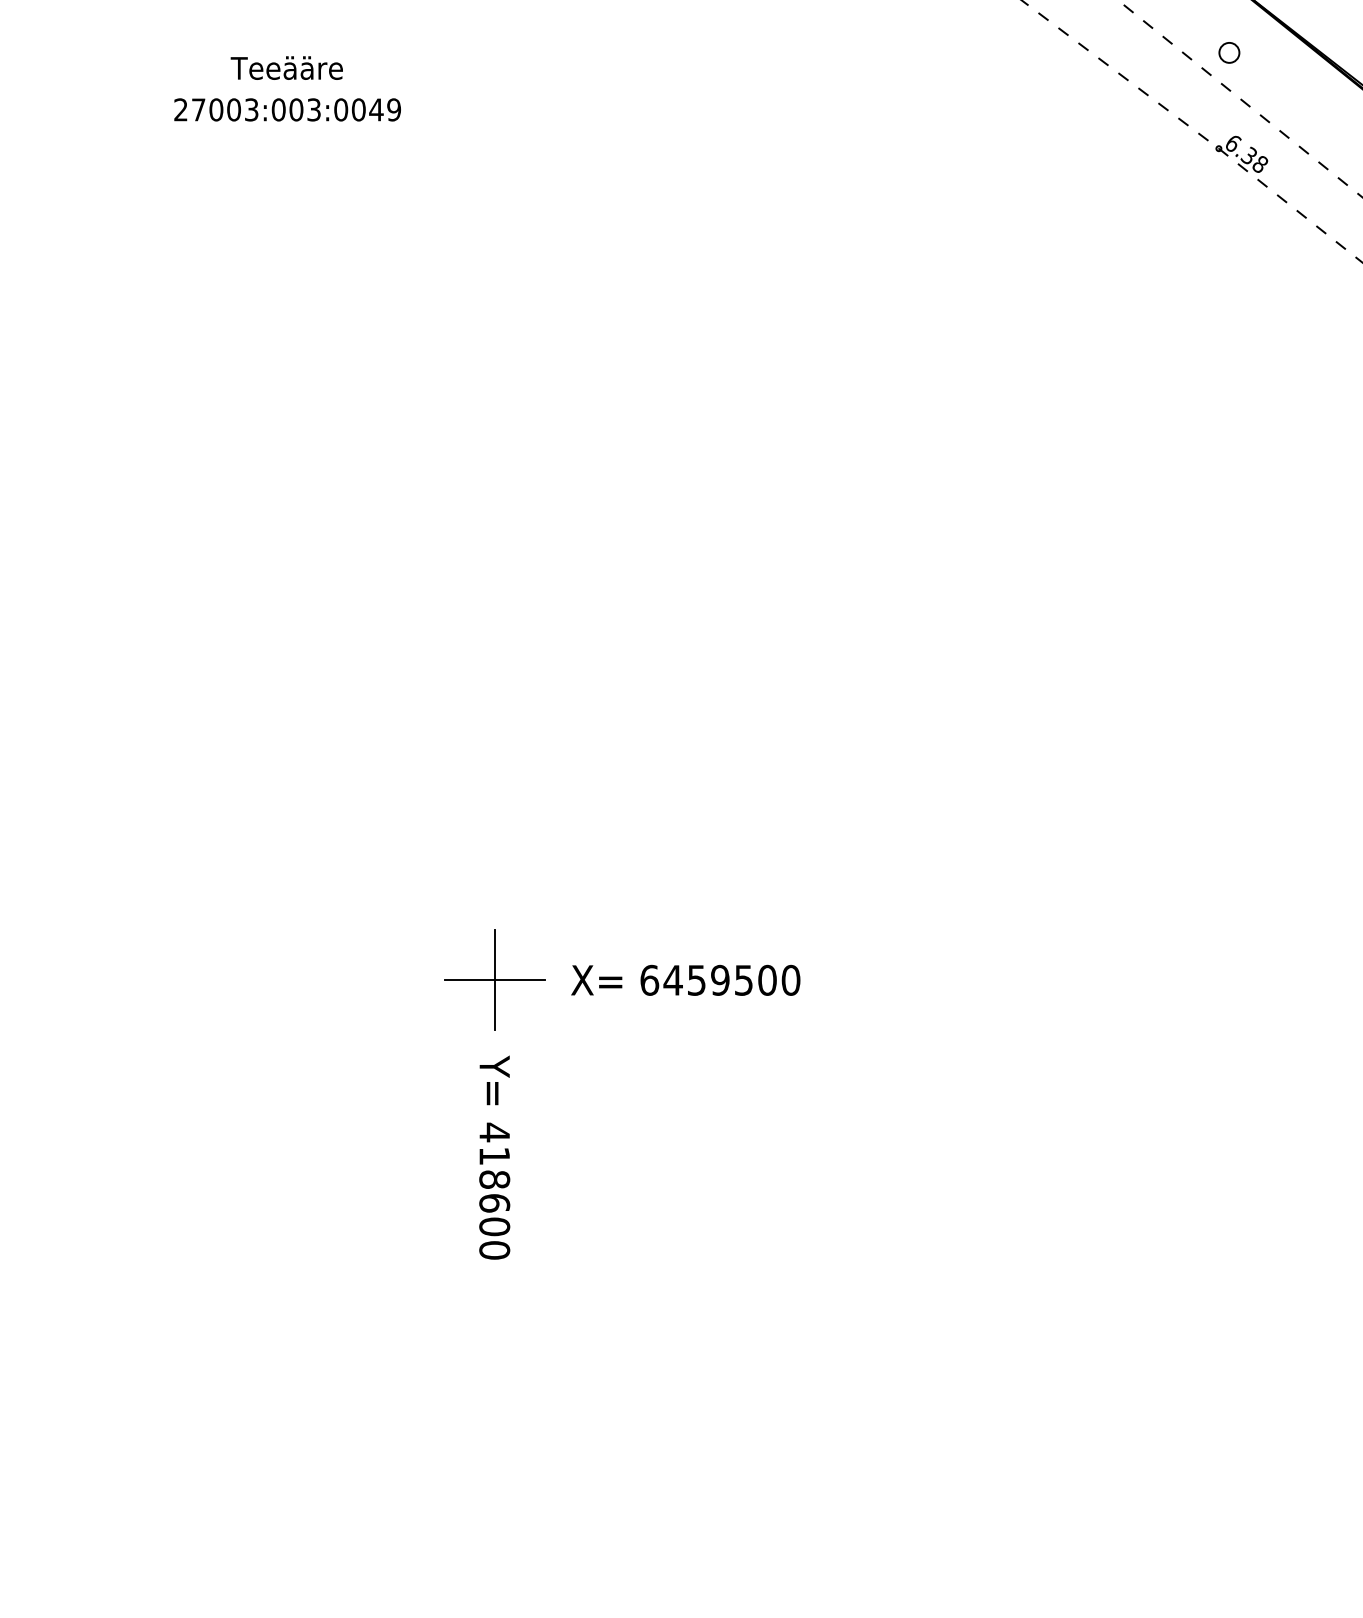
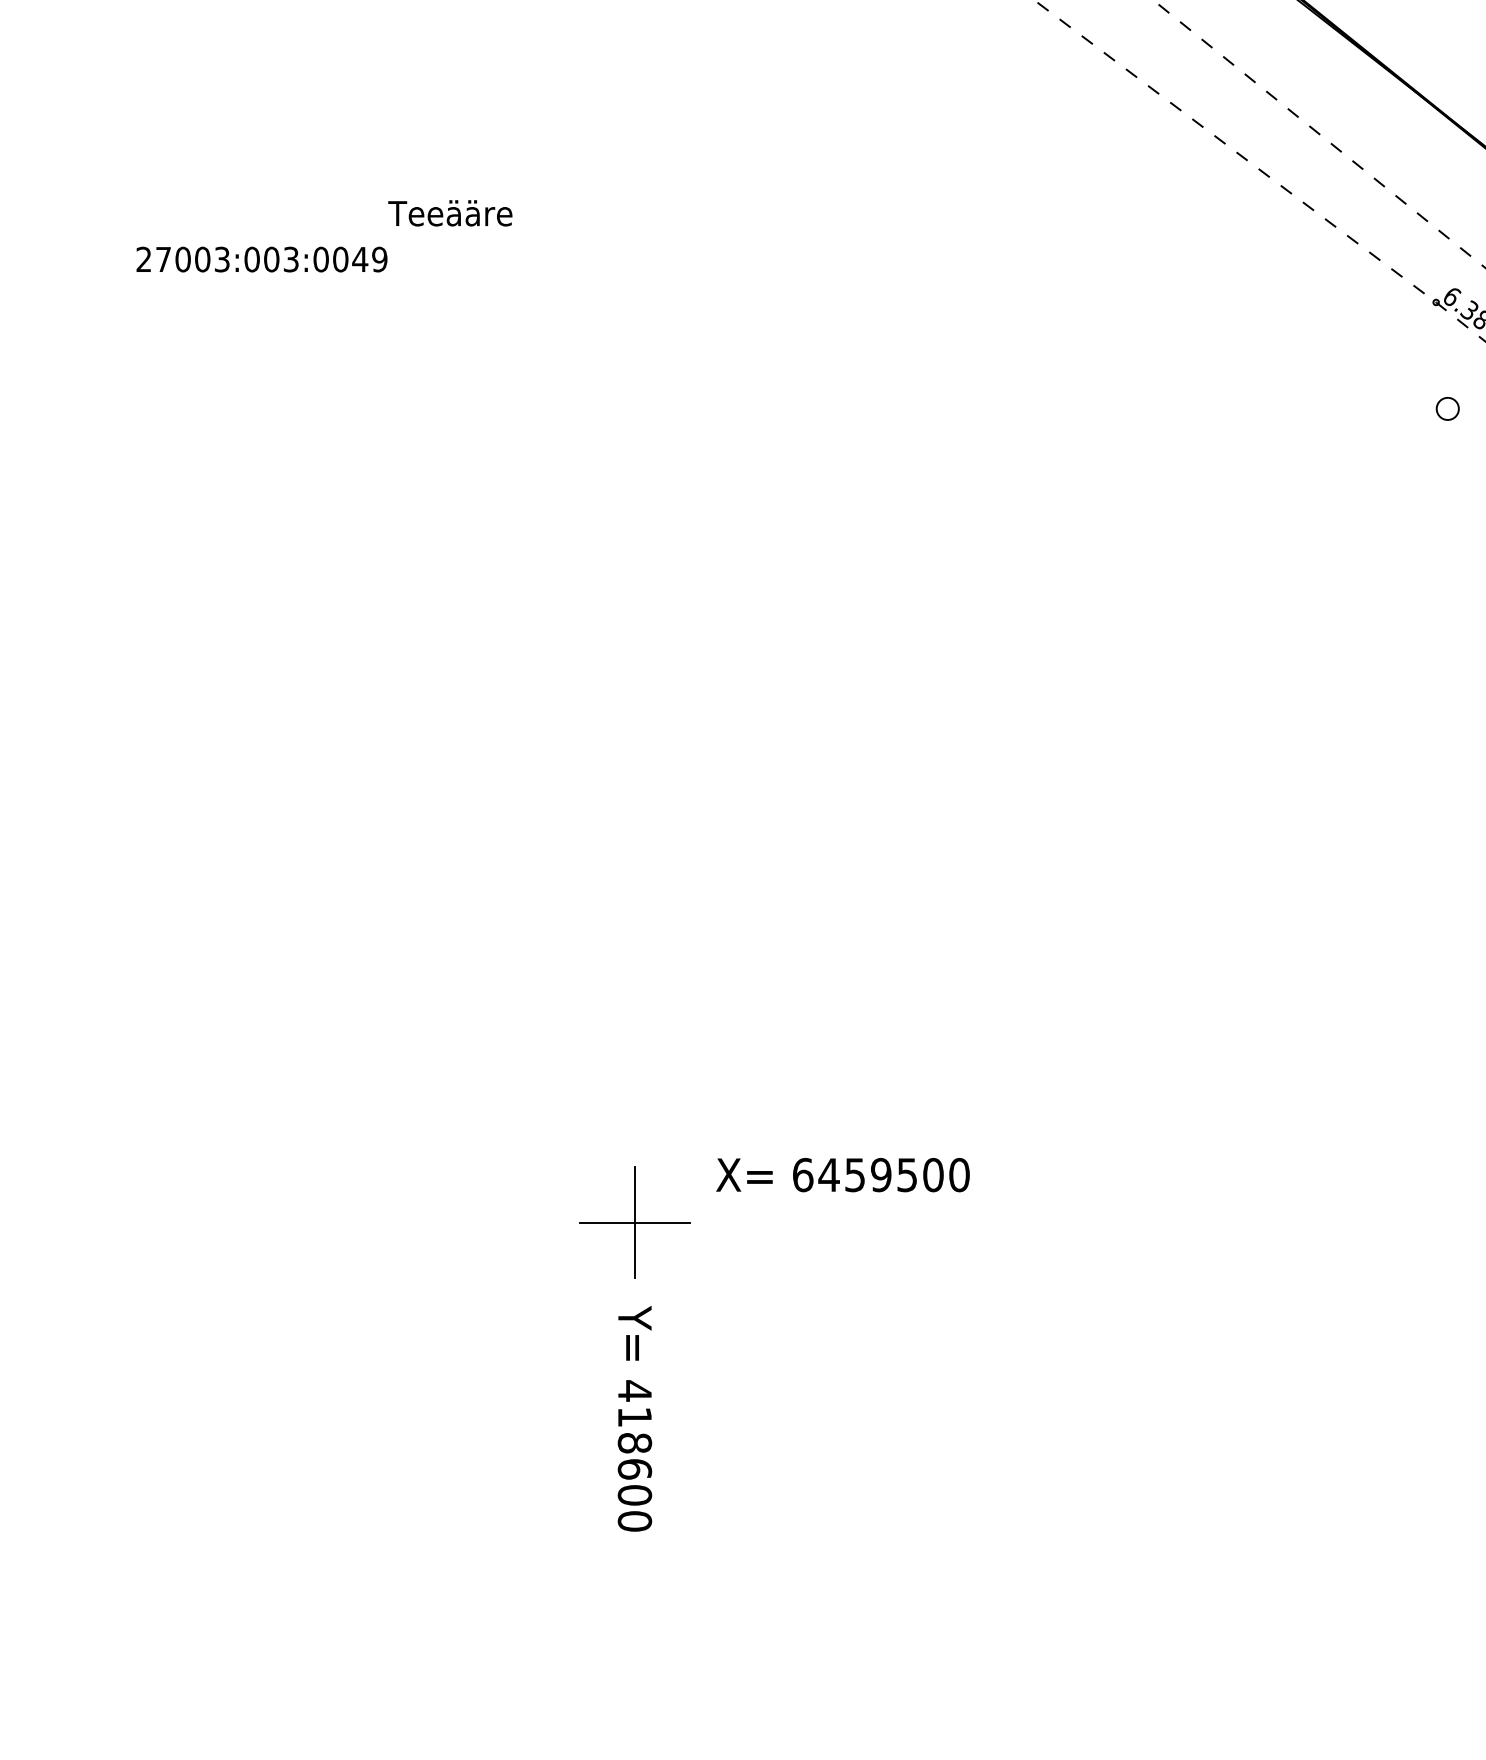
part: (1229, 52) -> (1447, 408), moved
text: (286, 67) -> (449, 212), moved
text: (287, 109) -> (261, 259), moved
text: (685, 979) -> (842, 1174), moved

